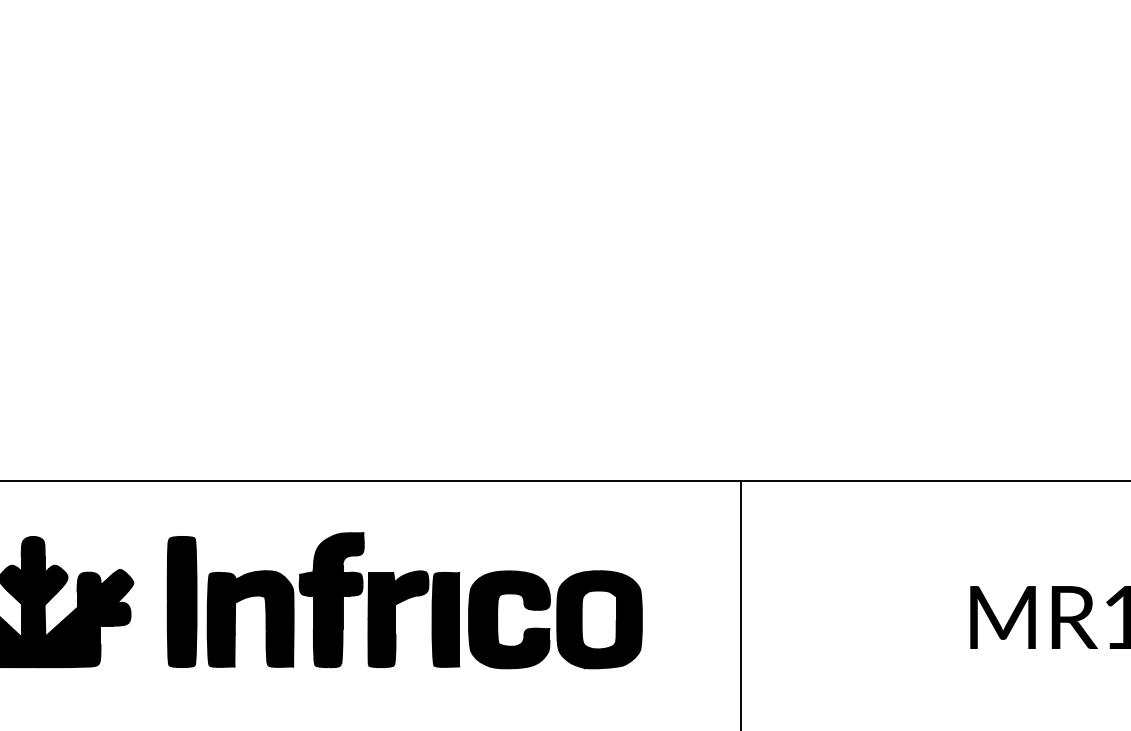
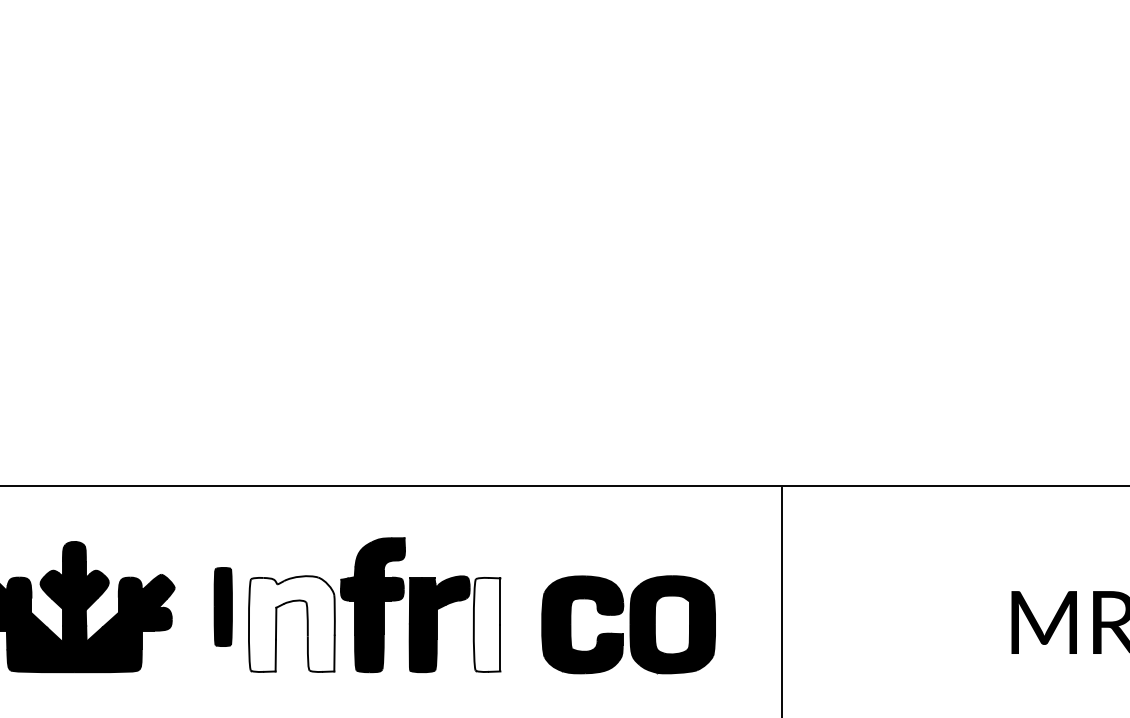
part: (181, 601) -> (222, 606), size x0.6
fill: (250, 618) -> (291, 623), removed
fill: (445, 619) -> (486, 624), removed
part: (555, 619) -> (628, 624), moved

